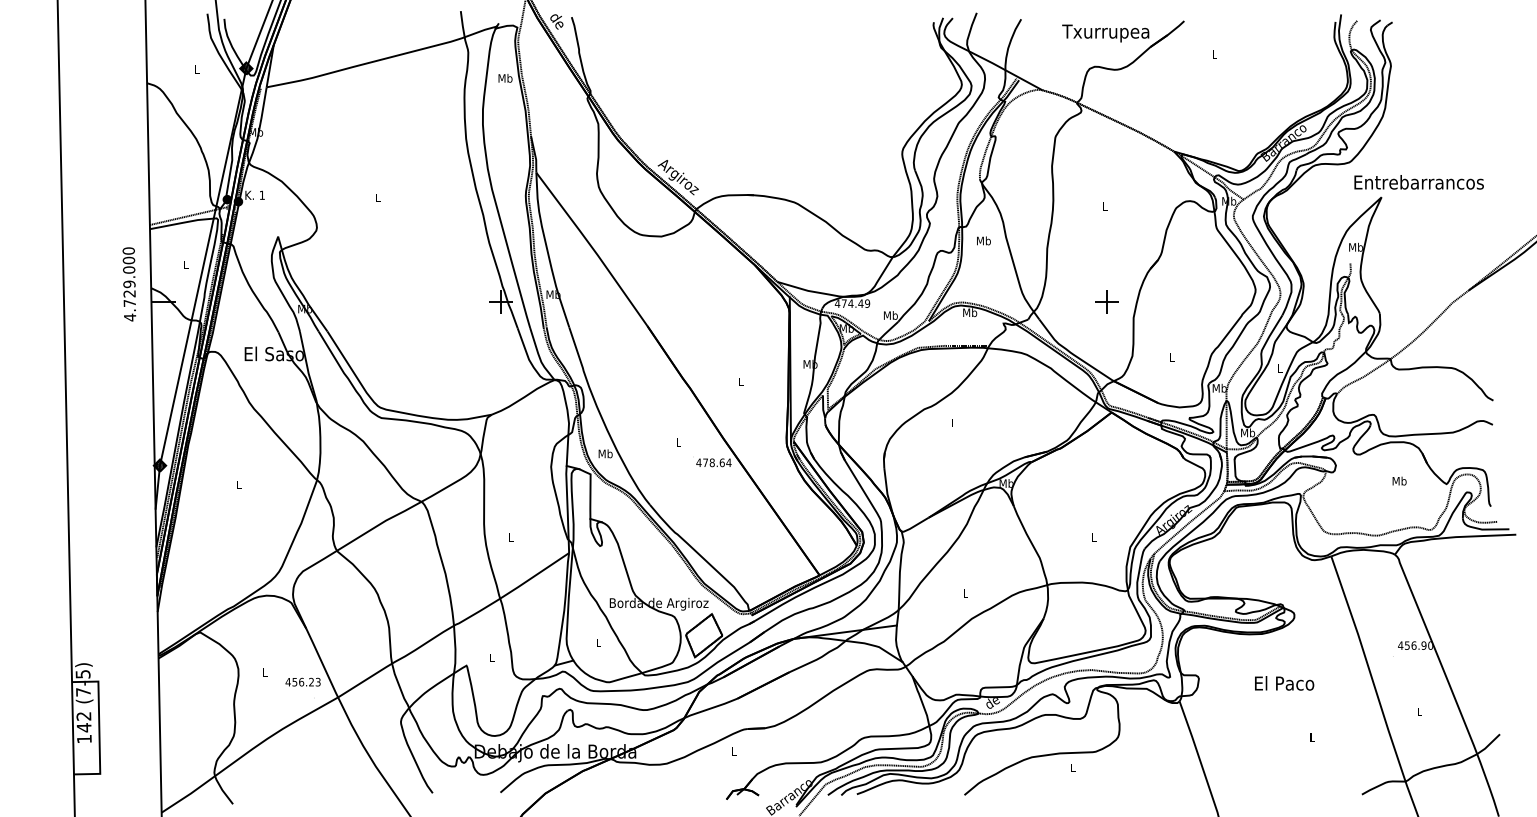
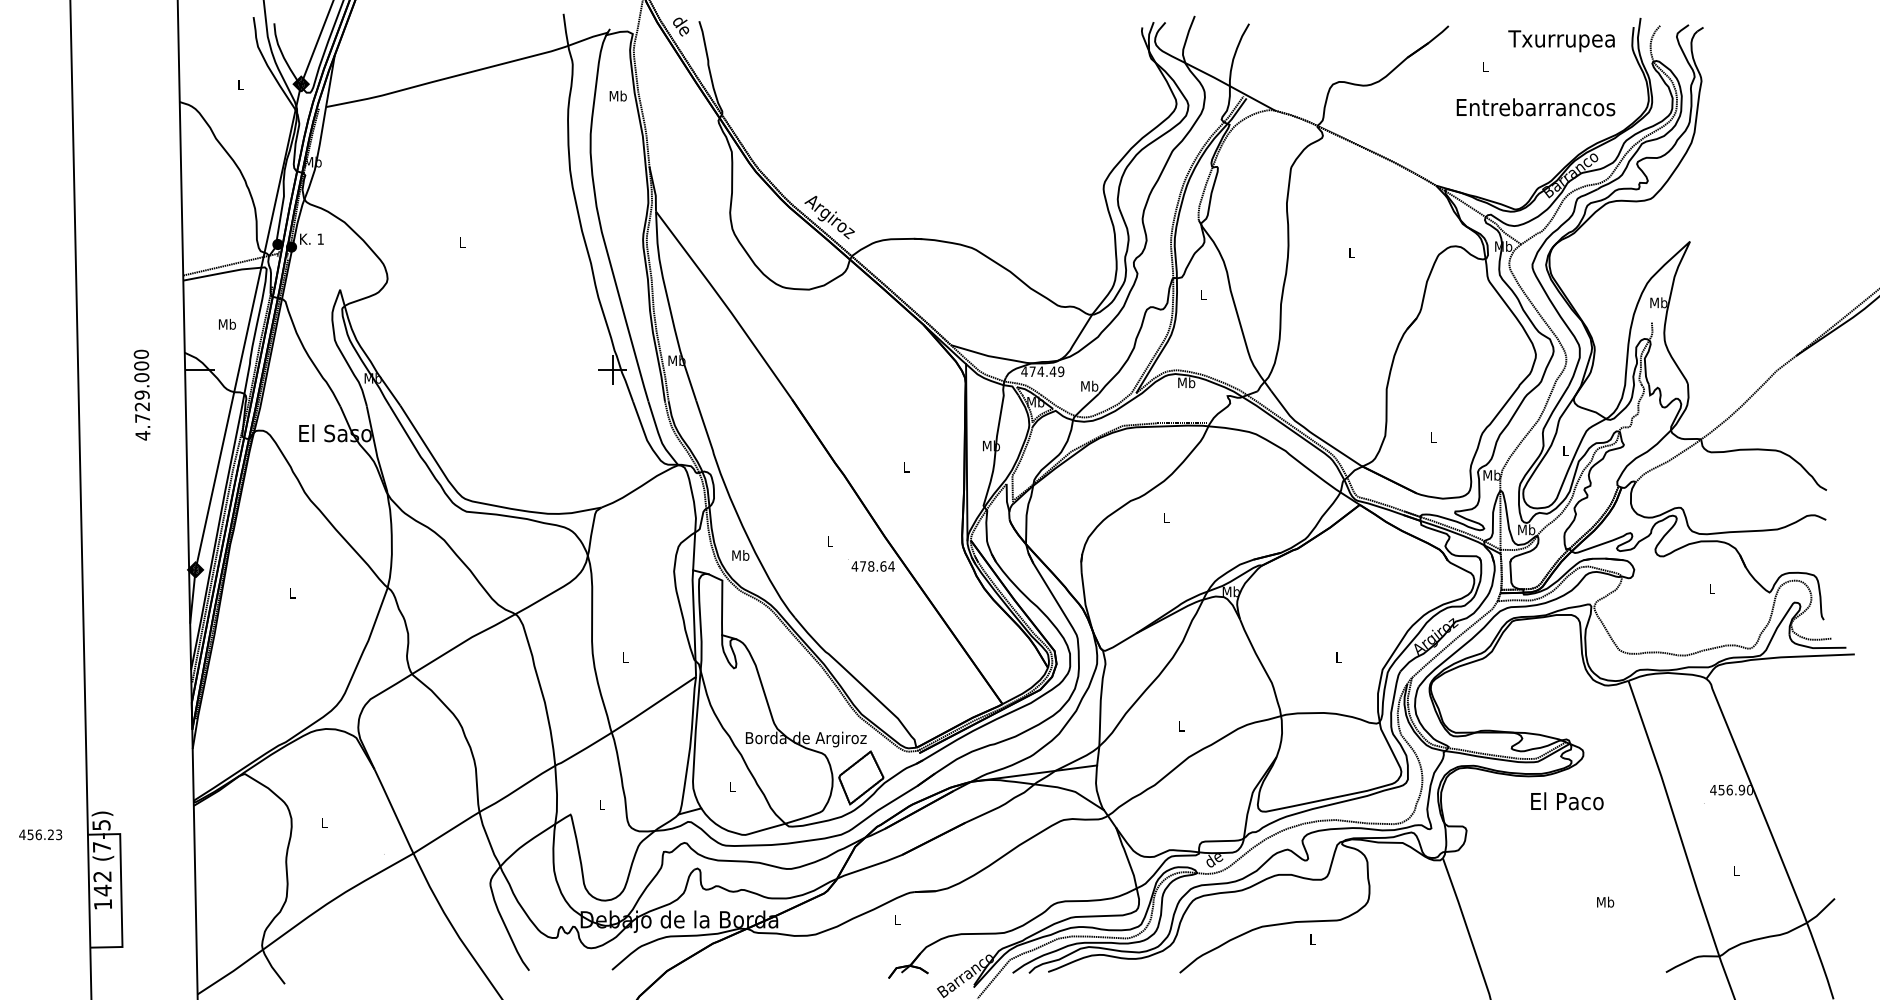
text: (1105, 33) -> (1561, 41), moved
text: (1418, 182) -> (1535, 107), moved
text: (983, 240) -> (1203, 294), Mb -> L
text: (185, 264) -> (226, 323), L -> Mb
text: (128, 283) -> (141, 394), moved
part: (1106, 301) -> (1353, 369), removed
text: (1399, 480) -> (1711, 588), Mb -> L
text: (302, 681) -> (40, 834), moved
text: (1284, 683) -> (1567, 801), moved
text: (1312, 736) -> (1605, 901), L -> Mb

